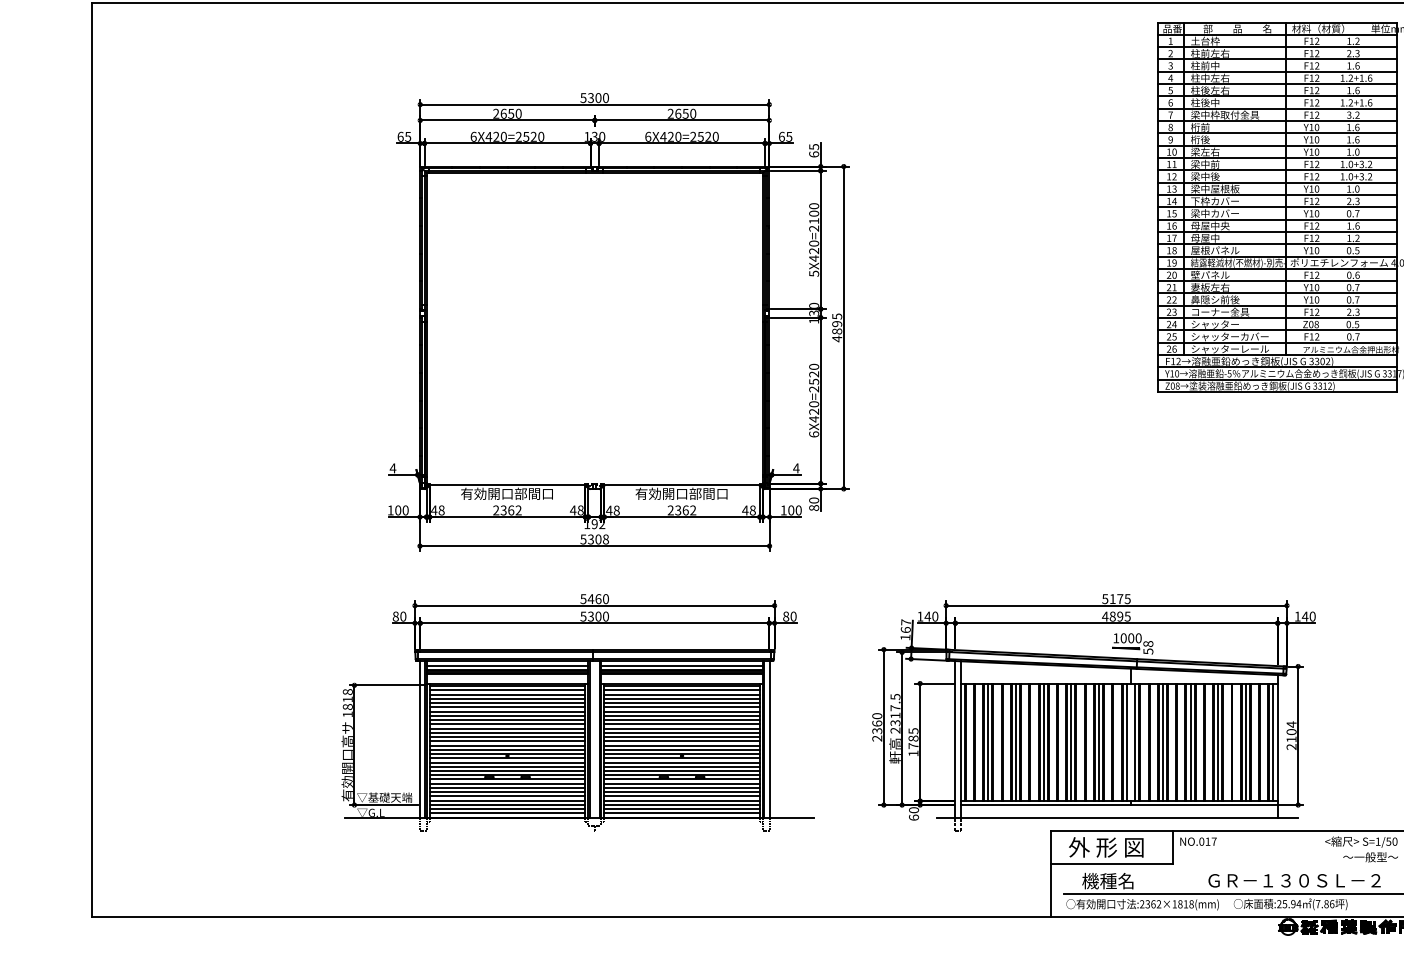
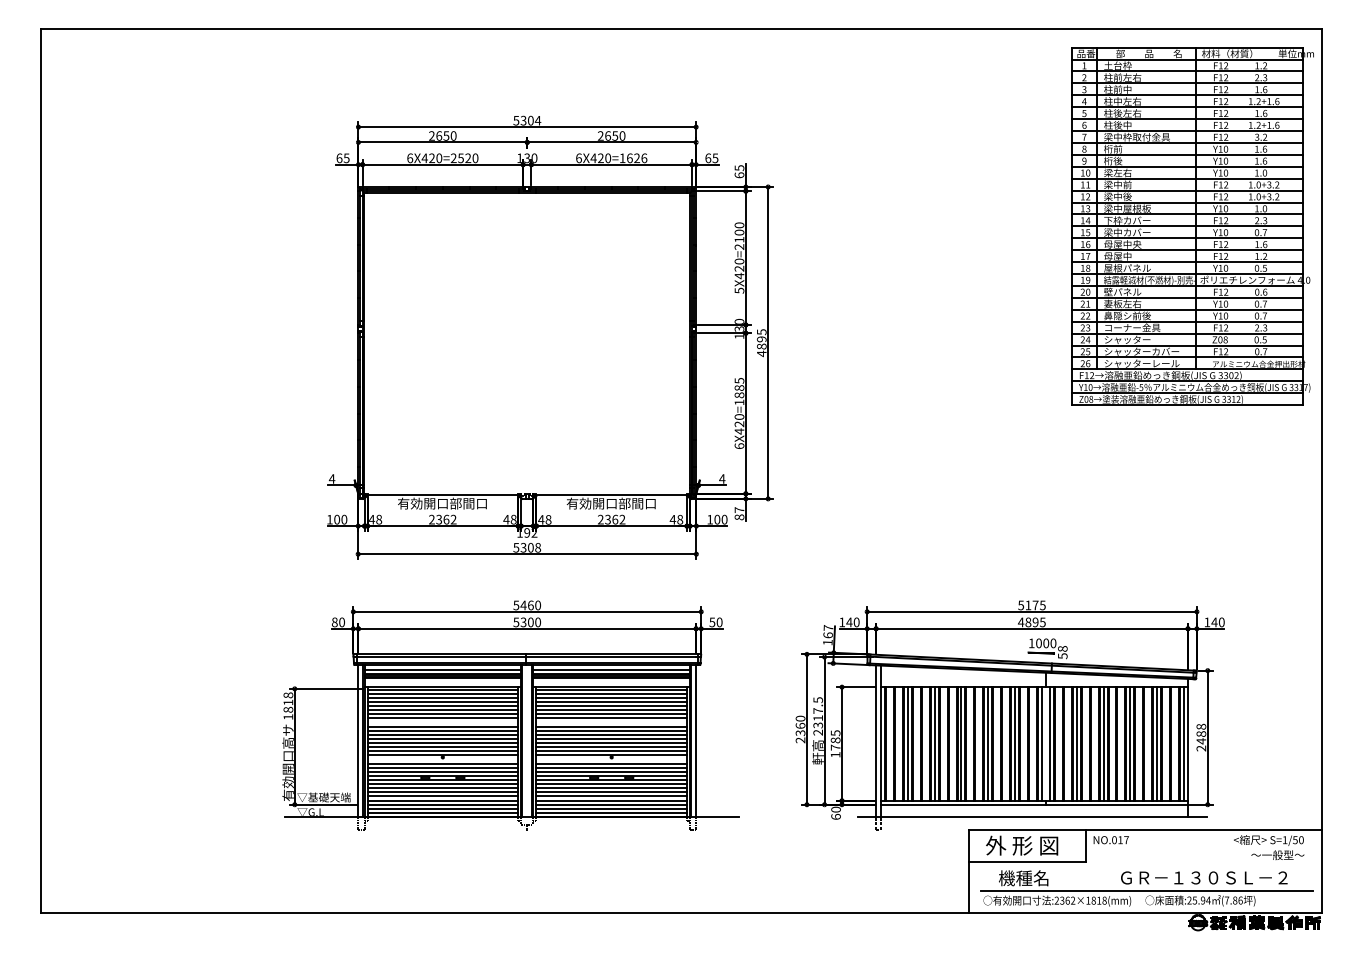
text: (605, 97) -> (537, 120), 5300 -> 5304
text: (704, 137) -> (633, 158), 6X420=2520 -> 6X420=1626
text: (814, 377) -> (739, 391), 6X420=2520 -> 6X420=1885
text: (814, 499) -> (739, 509), 80 -> 87
text: (786, 616) -> (712, 622), 80 -> 50
line: (507, 720) -> (442, 722), removed
line: (681, 720) -> (611, 722), removed
text: (1291, 731) -> (1201, 733), 2104 -> 2488
line: (507, 758) -> (442, 759), removed
line: (681, 758) -> (611, 759), removed

